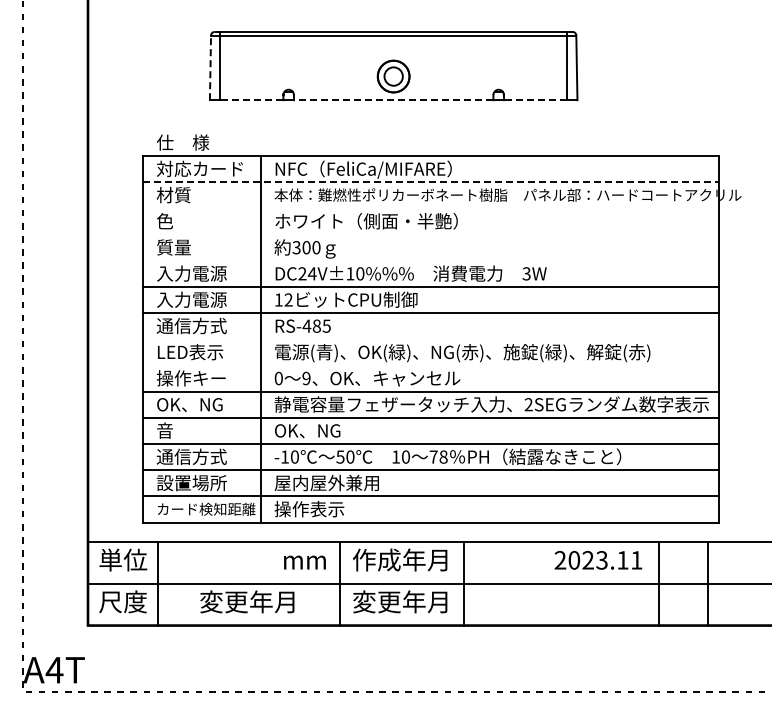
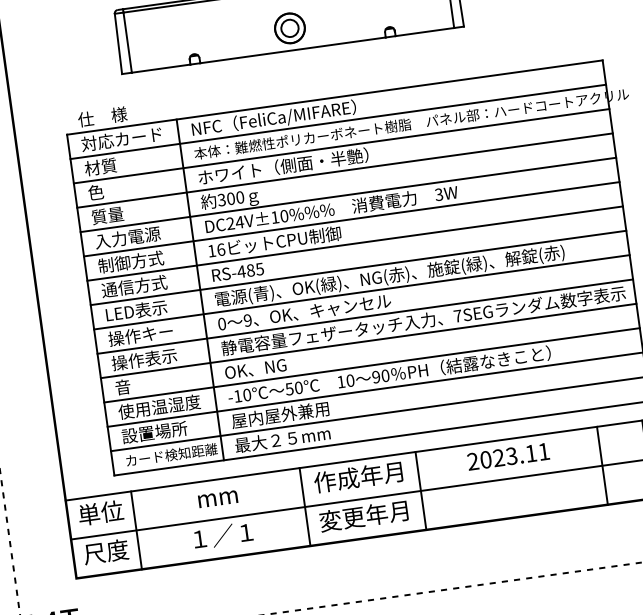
line: (210, 67) -> (118, 43), dashed -> solid
line: (251, 100) -> (160, 69), dashed -> solid
line: (393, 100) -> (292, 50), dashed -> solid
line: (534, 100) -> (424, 32), dashed -> solid
line: (430, 182) -> (337, 122), dashed -> solid
line: (430, 208) -> (341, 146), added
line: (430, 234) -> (344, 170), added
line: (430, 260) -> (347, 194), added
text: (191, 299) -> (130, 261), 入力電源 -> 制御方式
text: (288, 299) -> (220, 249), 12 -> 16
line: (430, 339) -> (358, 268), added
line: (430, 365) -> (361, 292), added
text: (191, 404) -> (144, 359), OK、NG -> 操作表示
text: (528, 404) -> (457, 316), 2SEG -> 7SEG
text: (200, 456) -> (159, 406), 通信方式 -> 使用温湿度
text: (438, 456) -> (380, 375), 78 -> 90
text: (325, 509) -> (282, 439), 操作表示 -> 最大２５mm
text: (598, 560) -> (508, 456), moved
text: (304, 562) -> (217, 499), moved
text: (247, 601) -> (221, 535), 変更年月 -> １／１

